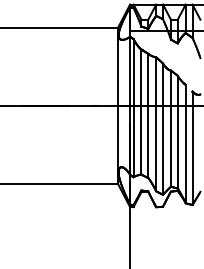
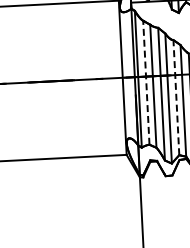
line: (141, 112) -> (146, 83), solid -> dashed
line: (170, 128) -> (175, 97), solid -> dashed

